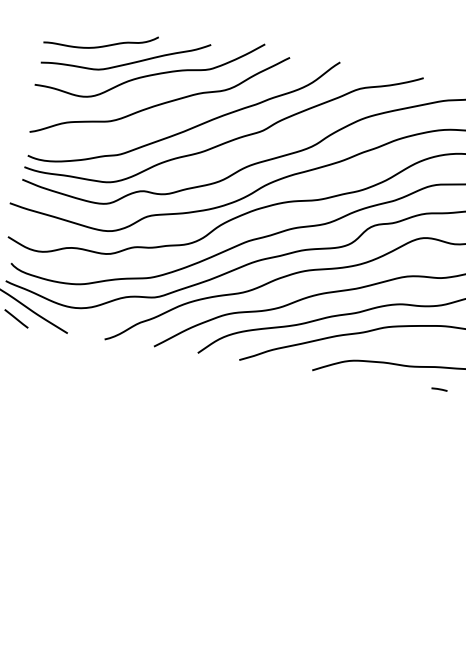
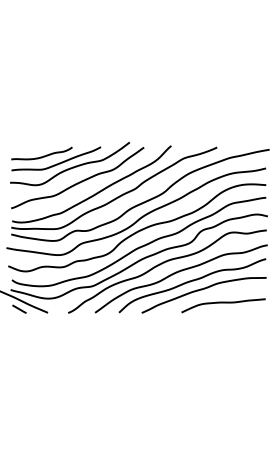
line: (438, 389) -> (250, 312), removed

